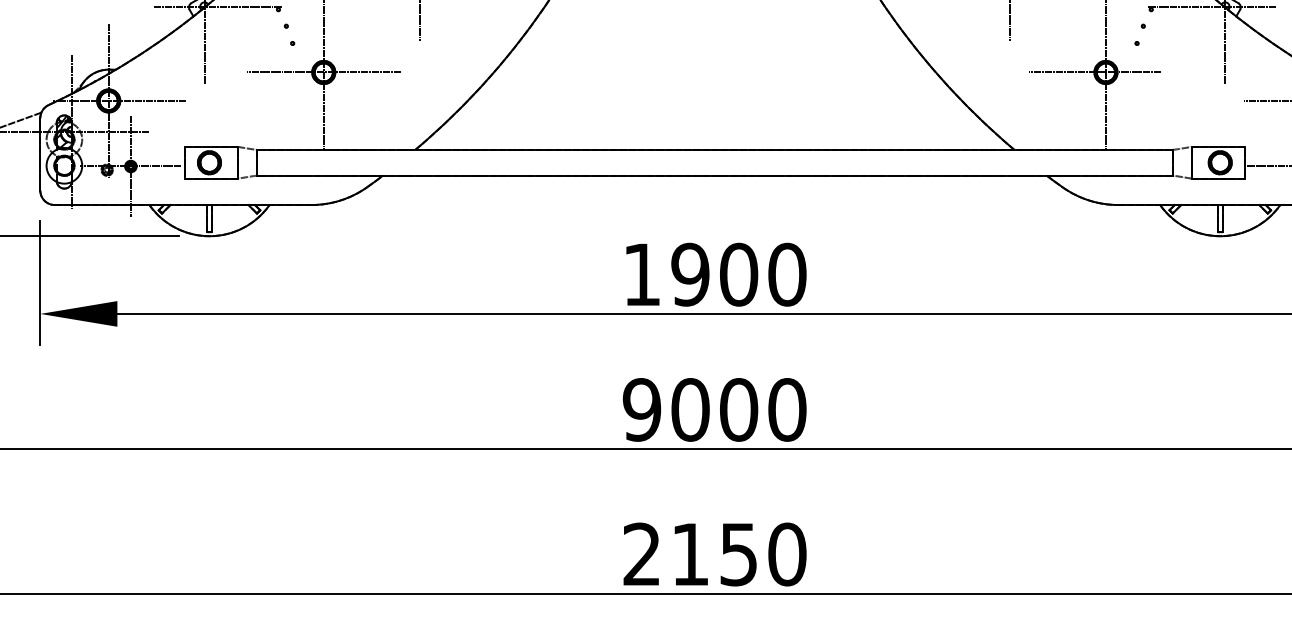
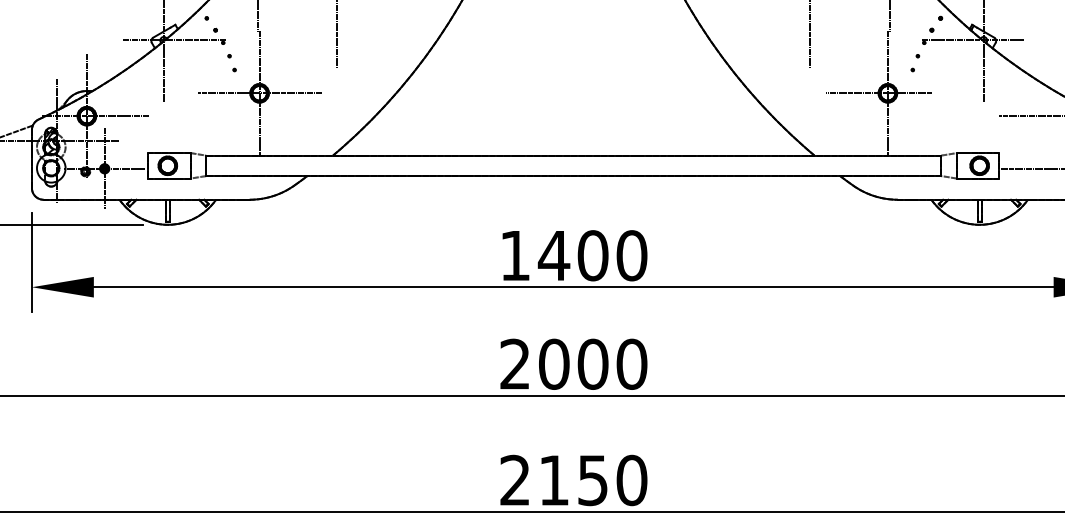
text: (689, 274) -> (553, 255), 1900 -> 1400
text: (641, 408) -> (514, 363), 9000 -> 2000

